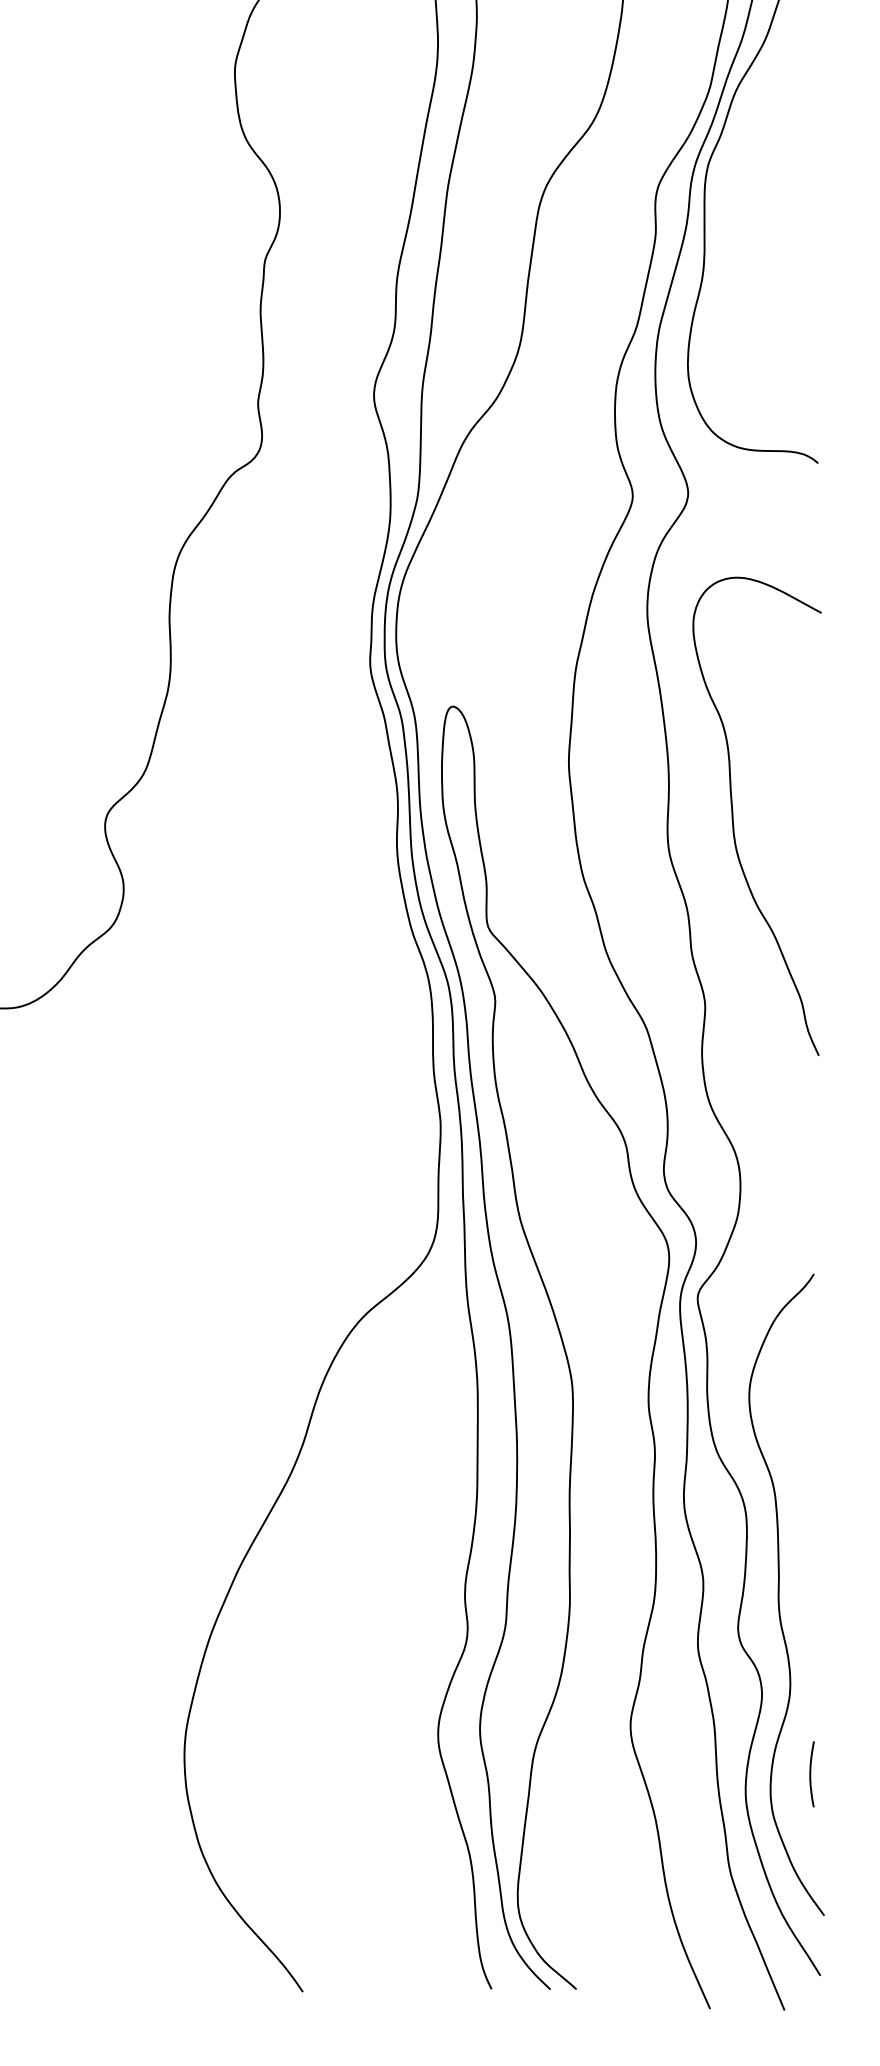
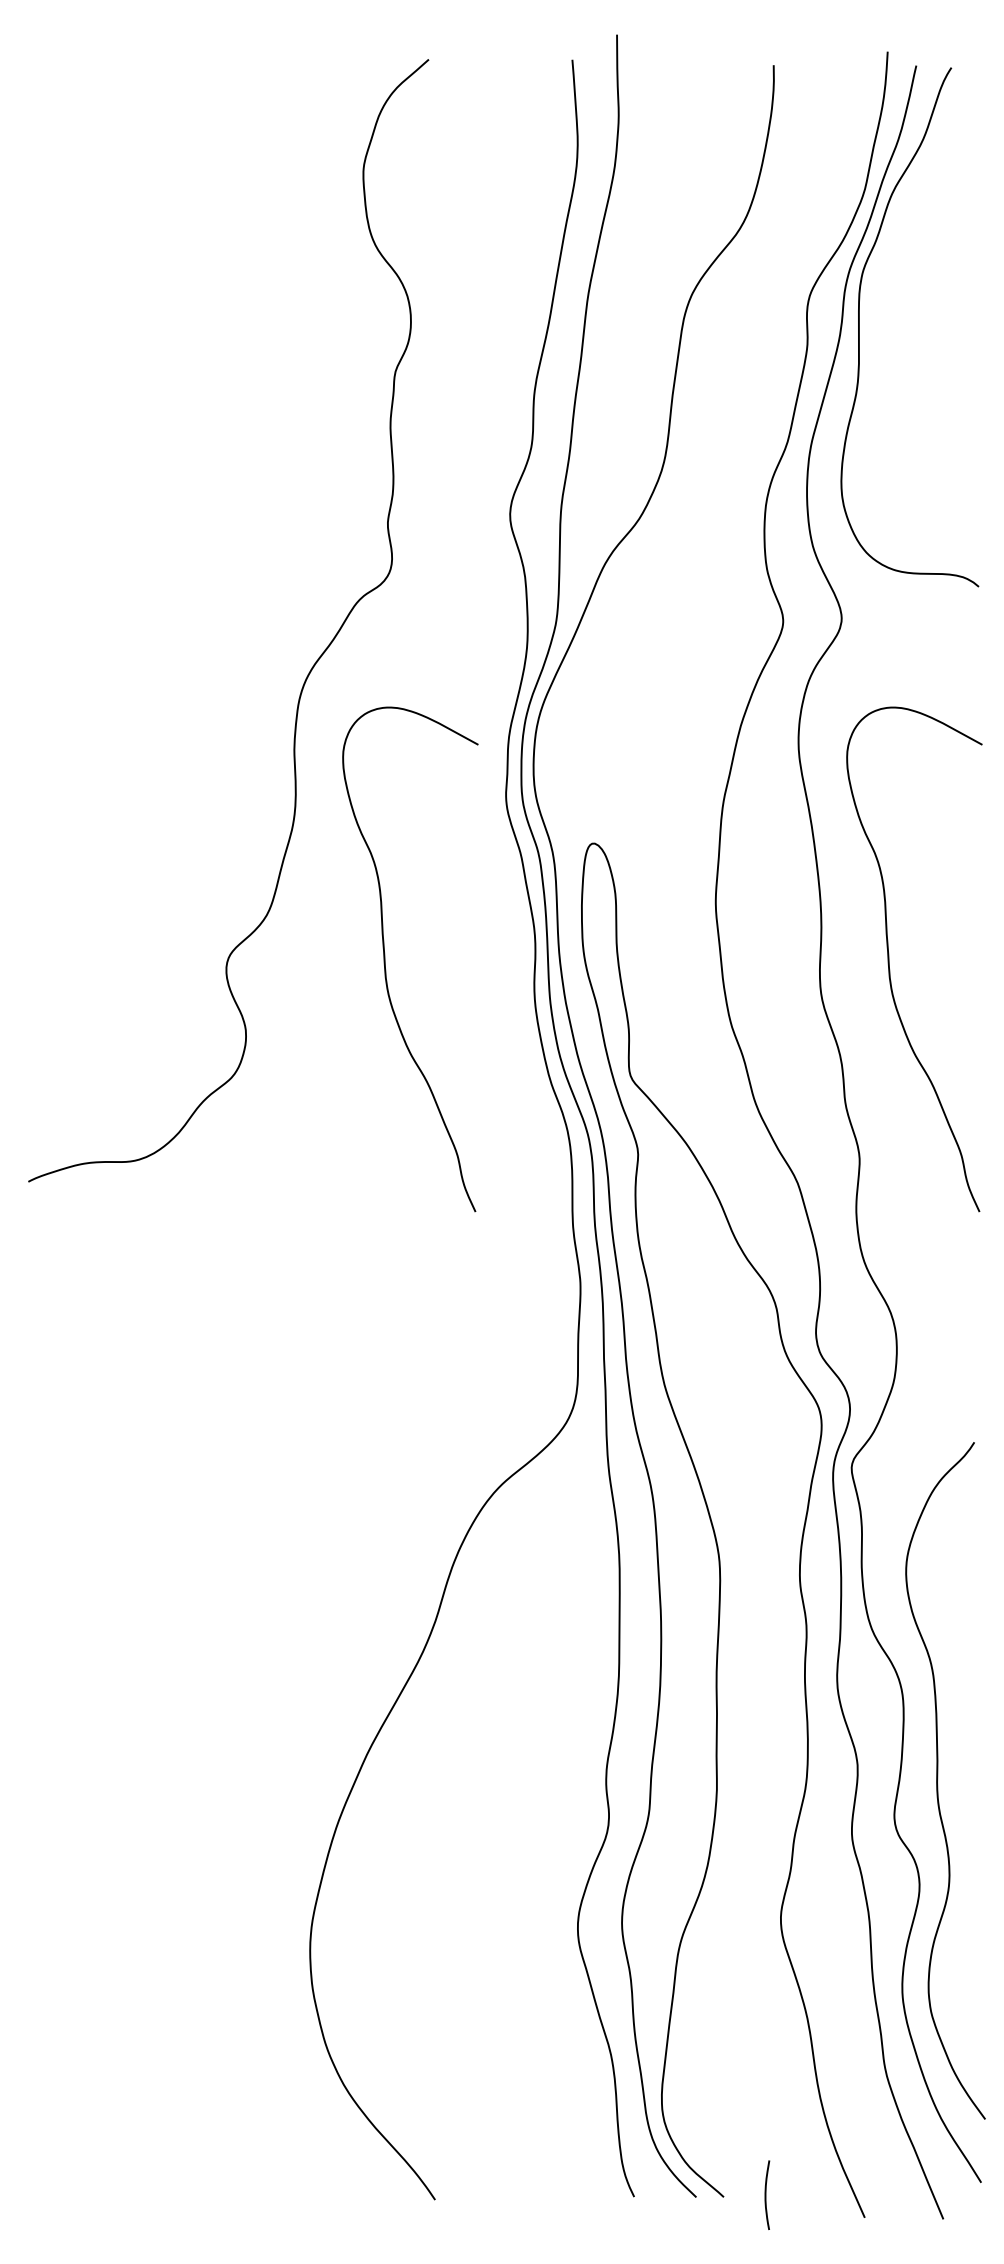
curve: (255, 816) -> (385, 959), added
curve: (811, 1773) -> (766, 2194), moved

